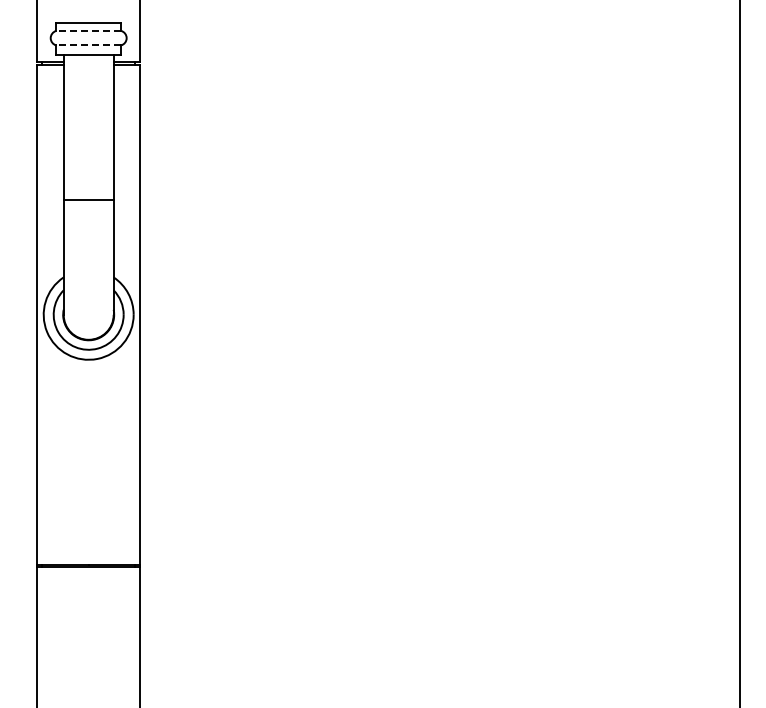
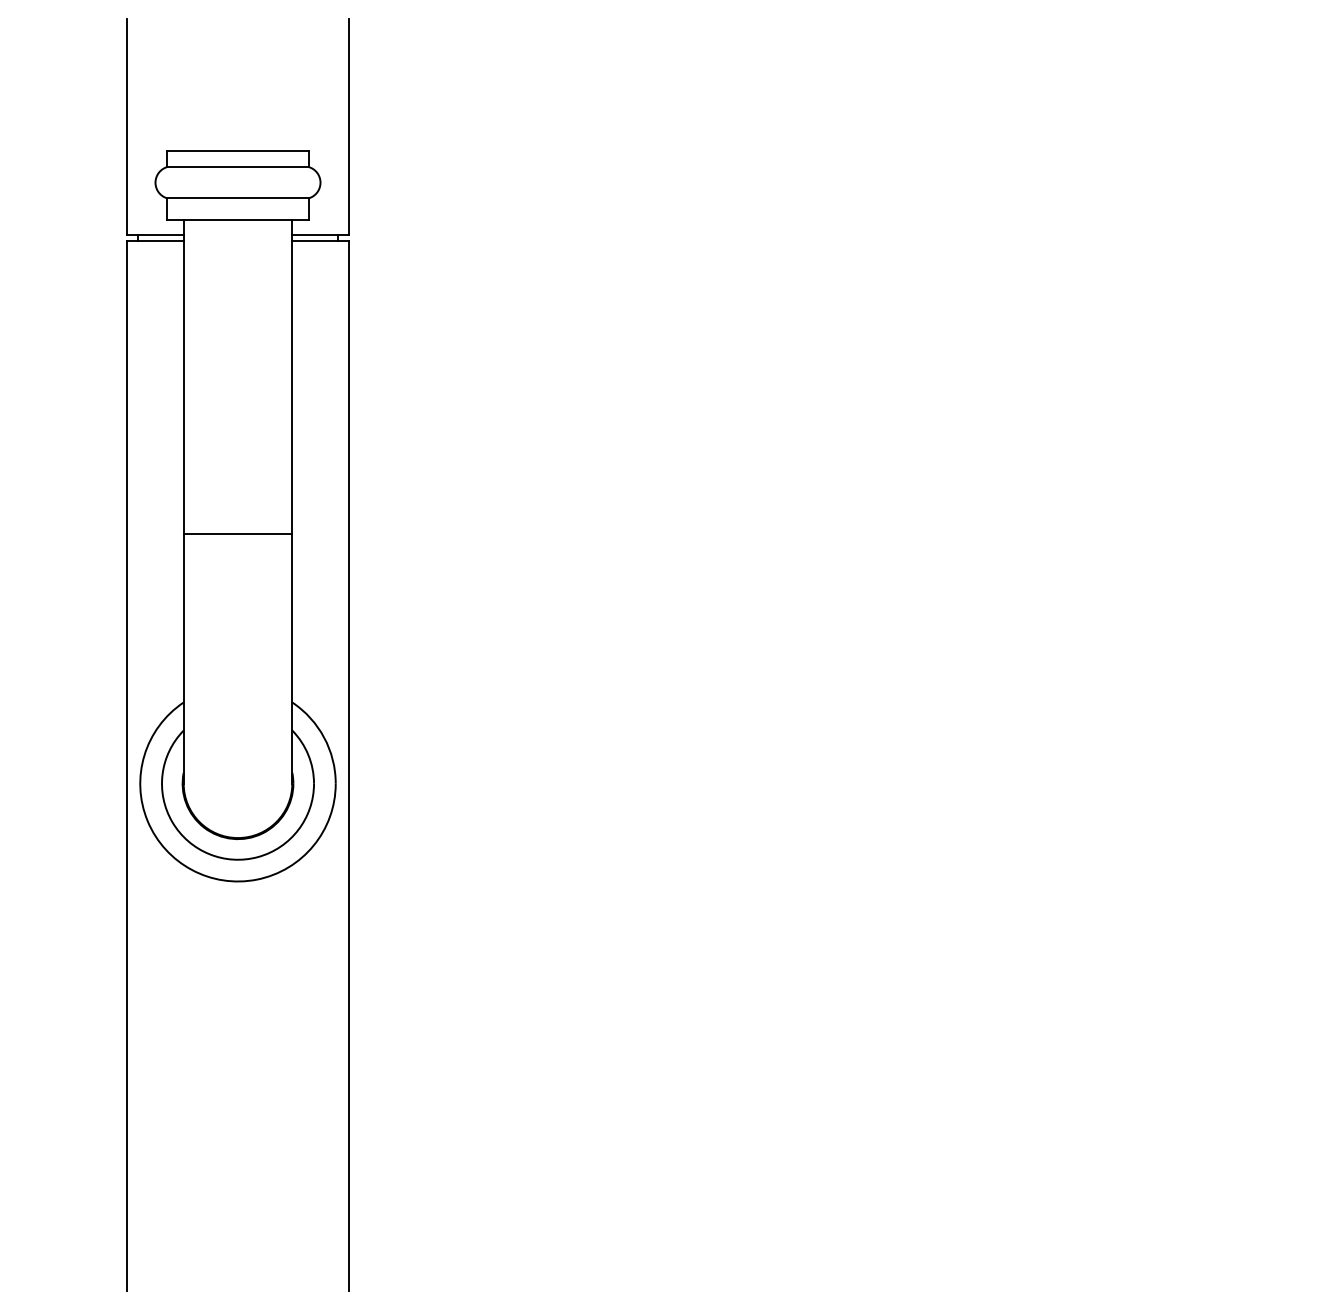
line: (88, 30) -> (237, 166), dashed -> solid
line: (88, 45) -> (237, 198), dashed -> solid

